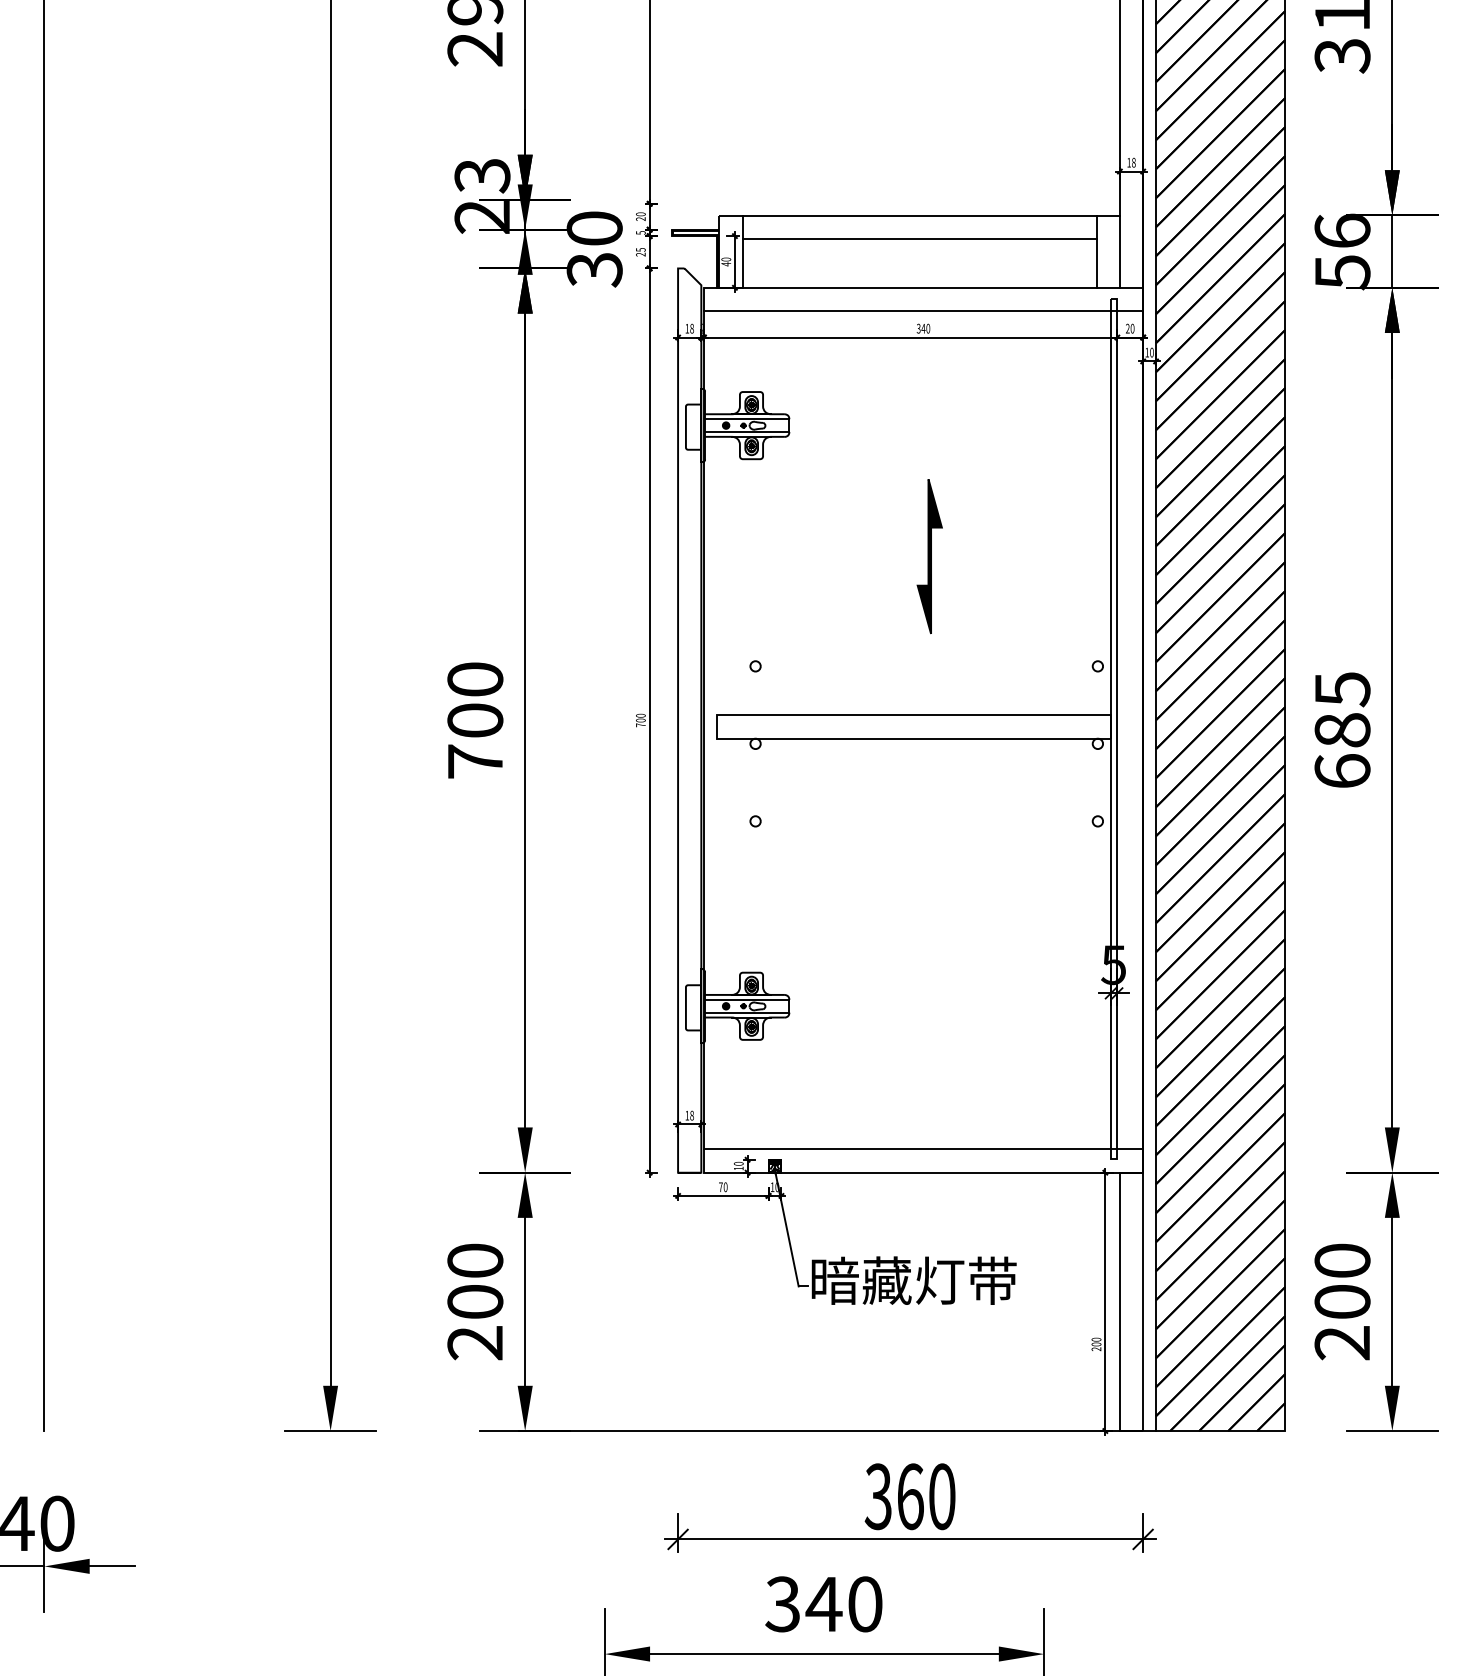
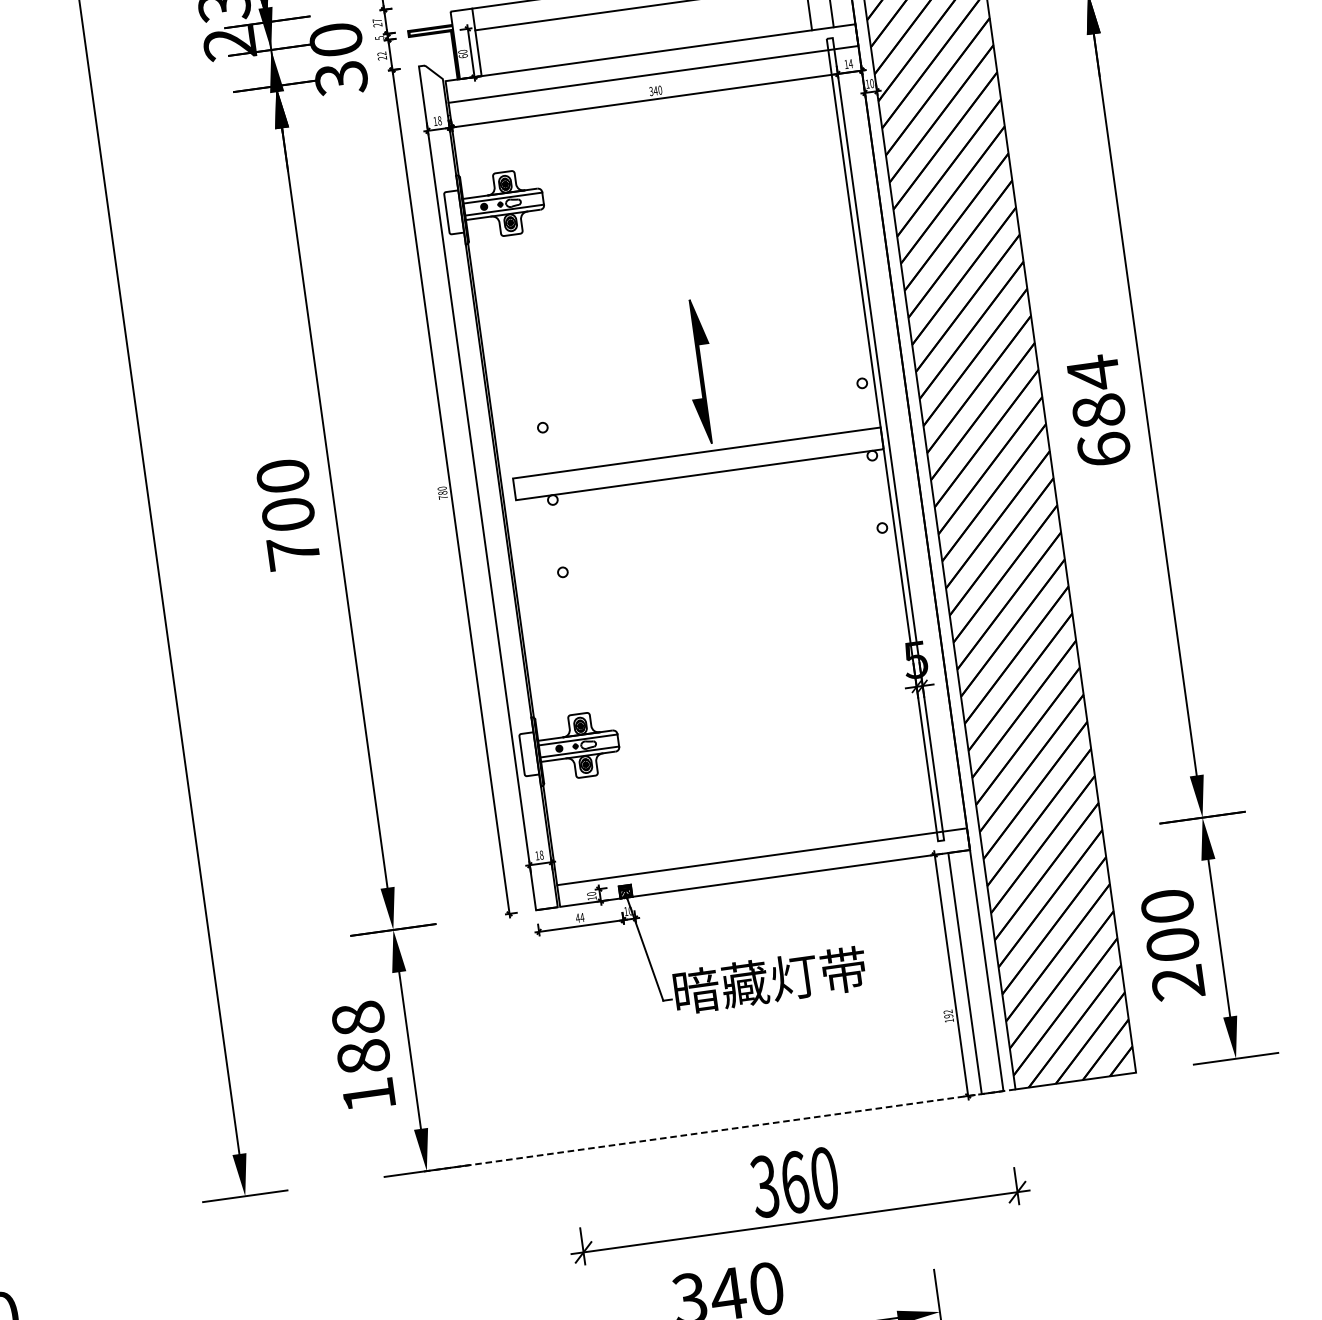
text: (640, 214) -> (376, 20), 20 -> 27
text: (640, 249) -> (381, 53), 25 -> 22
text: (726, 264) -> (463, 56), 40 -> 60
text: (1130, 328) -> (848, 63), 20 -> 14
part: (929, 556) -> (700, 371), moved
text: (1342, 689) -> (1093, 373), 685 -> 684
text: (640, 720) -> (442, 493), 700 -> 780
text: (722, 1187) -> (579, 918), 70 -> 44
text: (475, 1301) -> (363, 1056), 200 -> 188
text: (1096, 1344) -> (948, 1016), 200 -> 192
line: (837, 1431) -> (718, 1131), solid -> dashed

